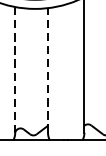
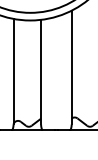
line: (15, 69) -> (13, 71), dashed -> solid
line: (48, 69) -> (41, 71), dashed -> solid

